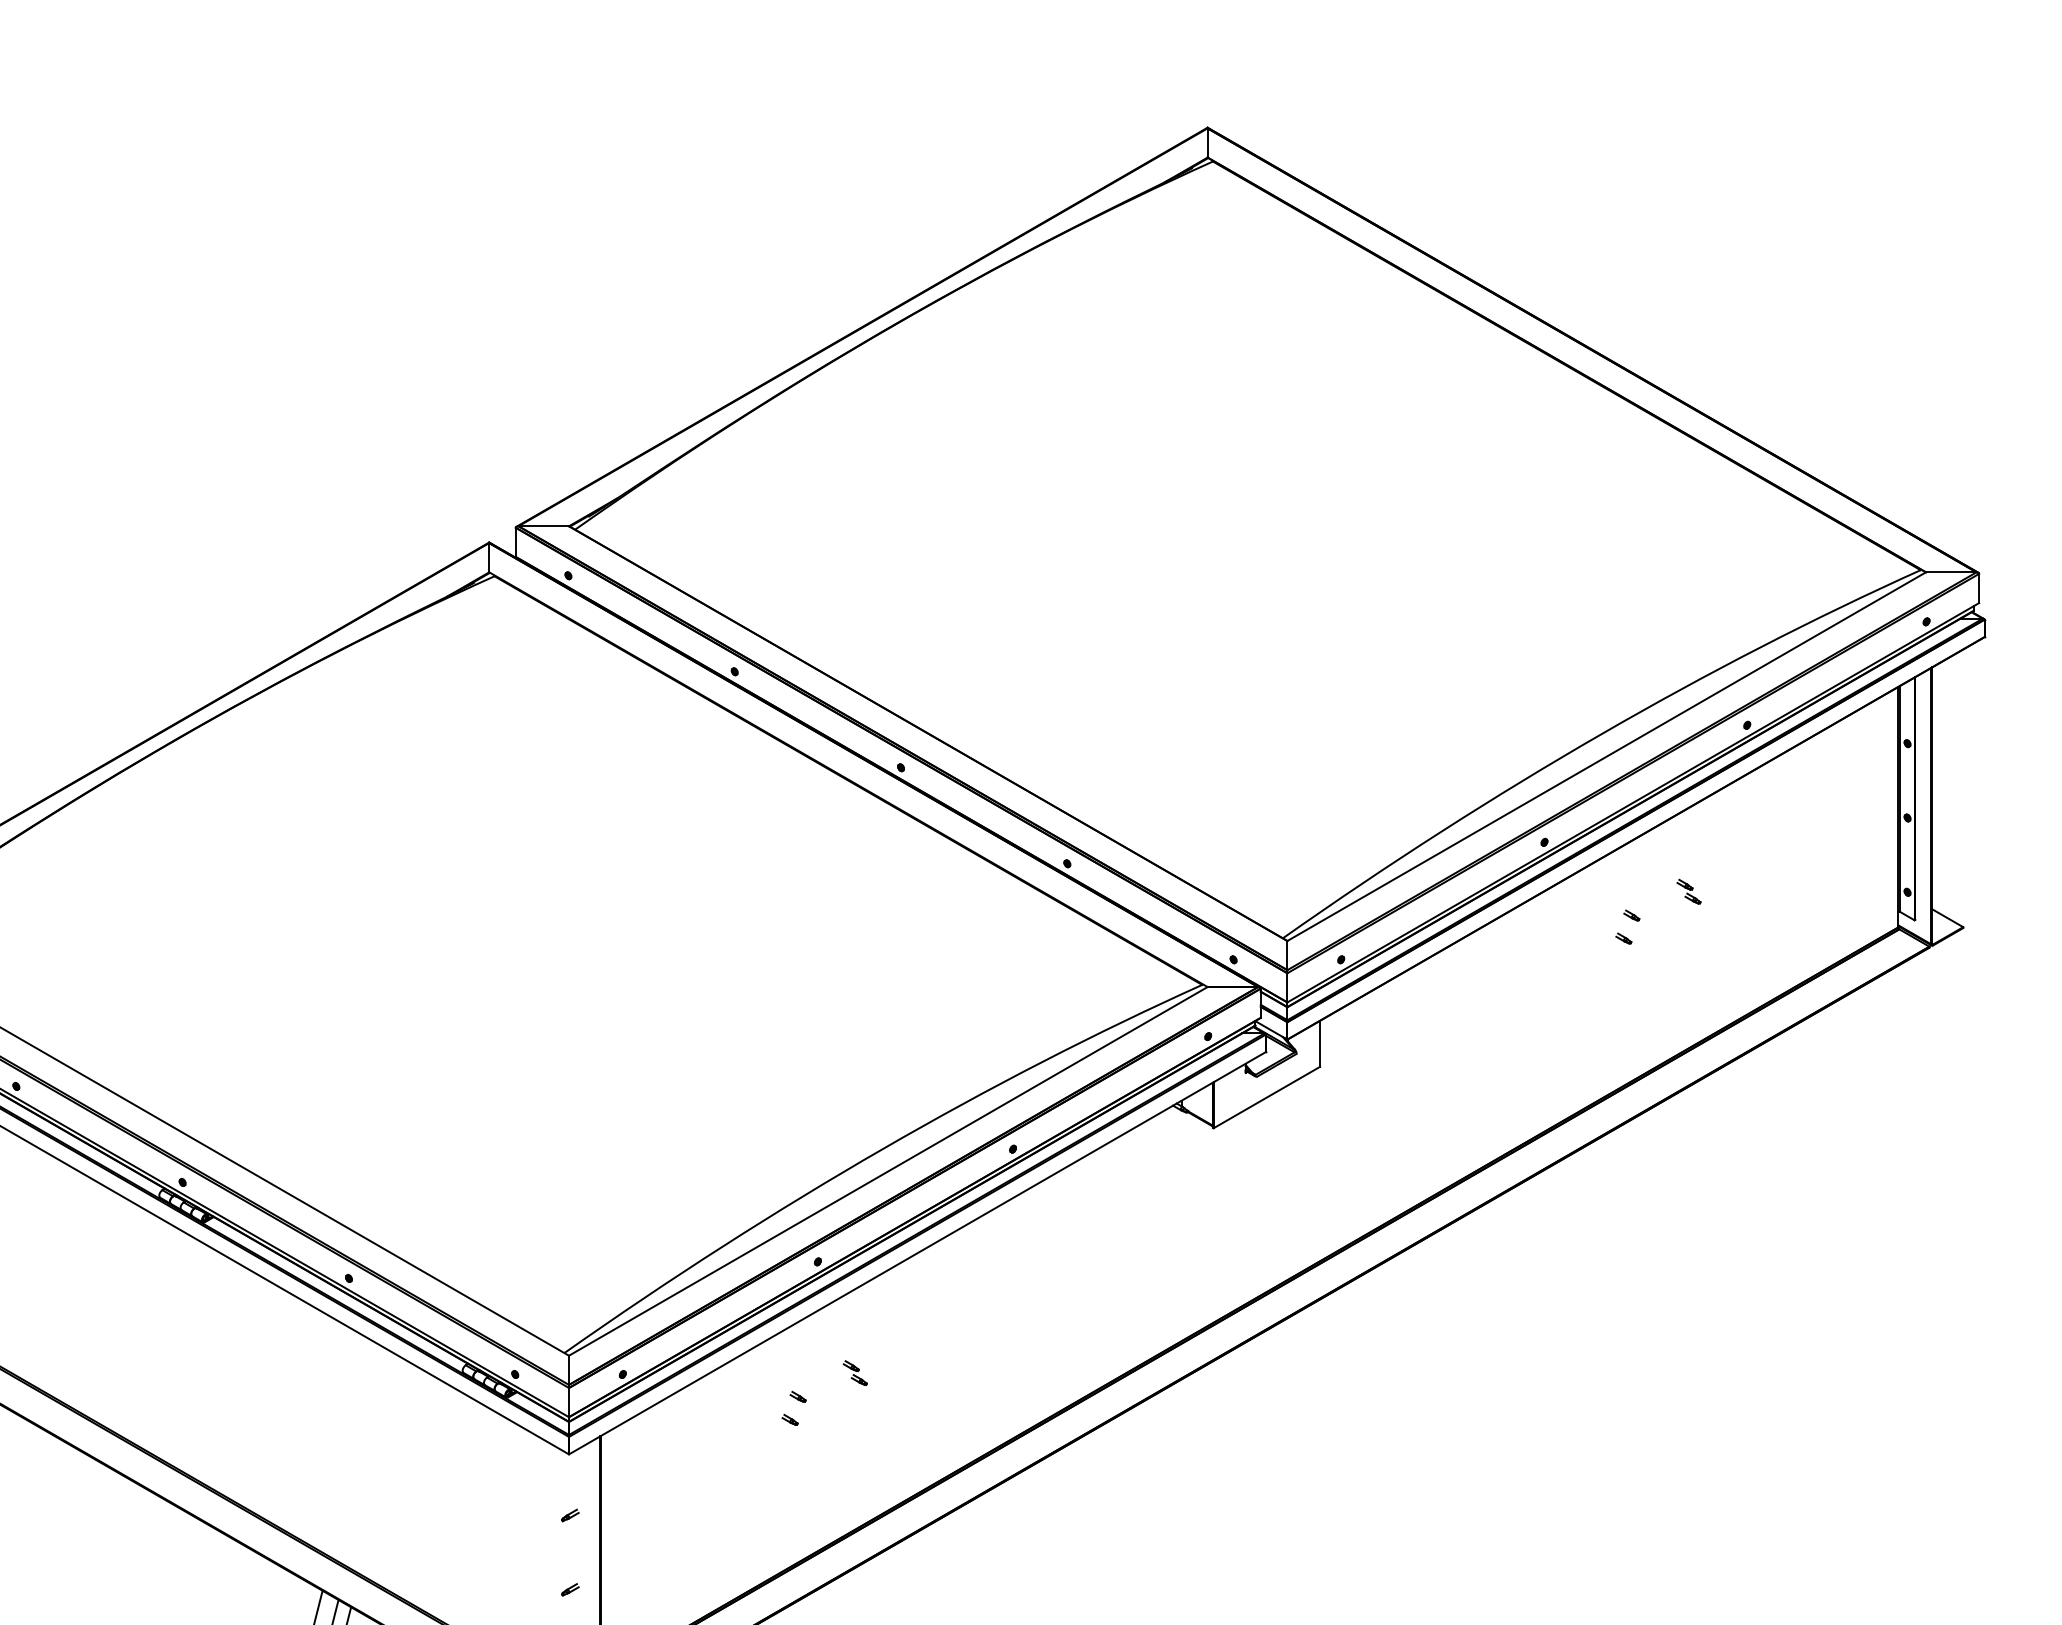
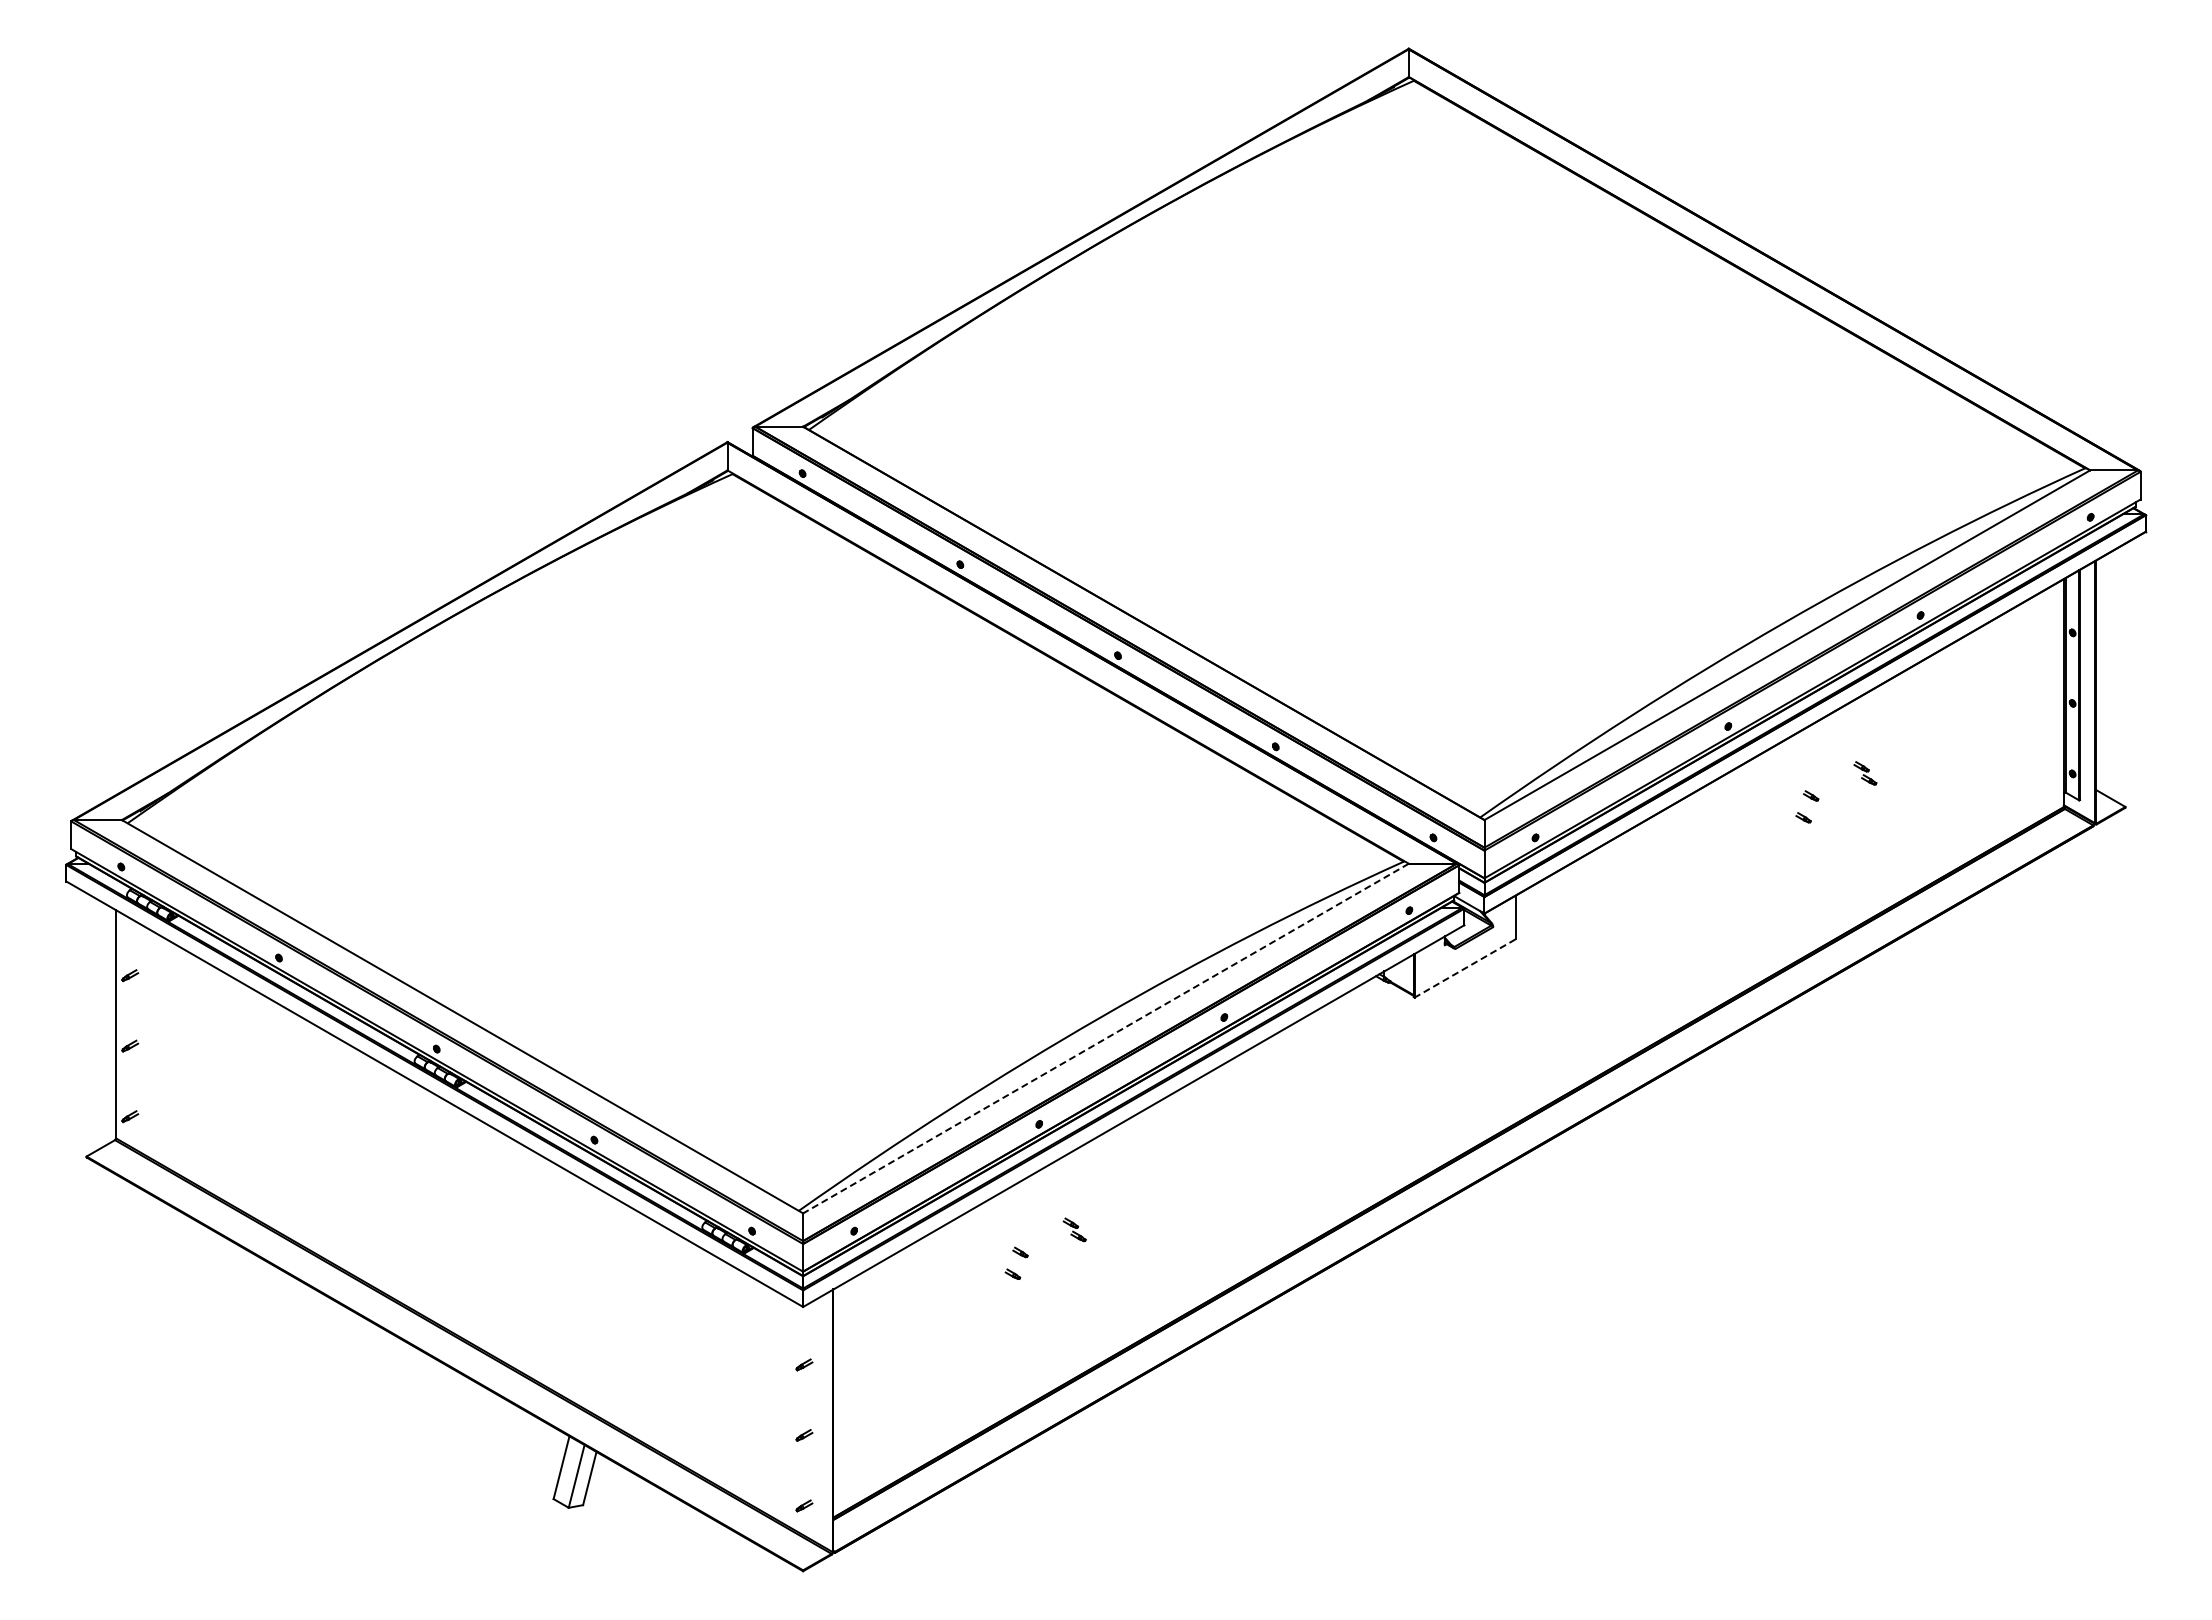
line: (1266, 1097) -> (1464, 968), solid -> dashed
line: (887, 1171) -> (1105, 1038), solid -> dashed

